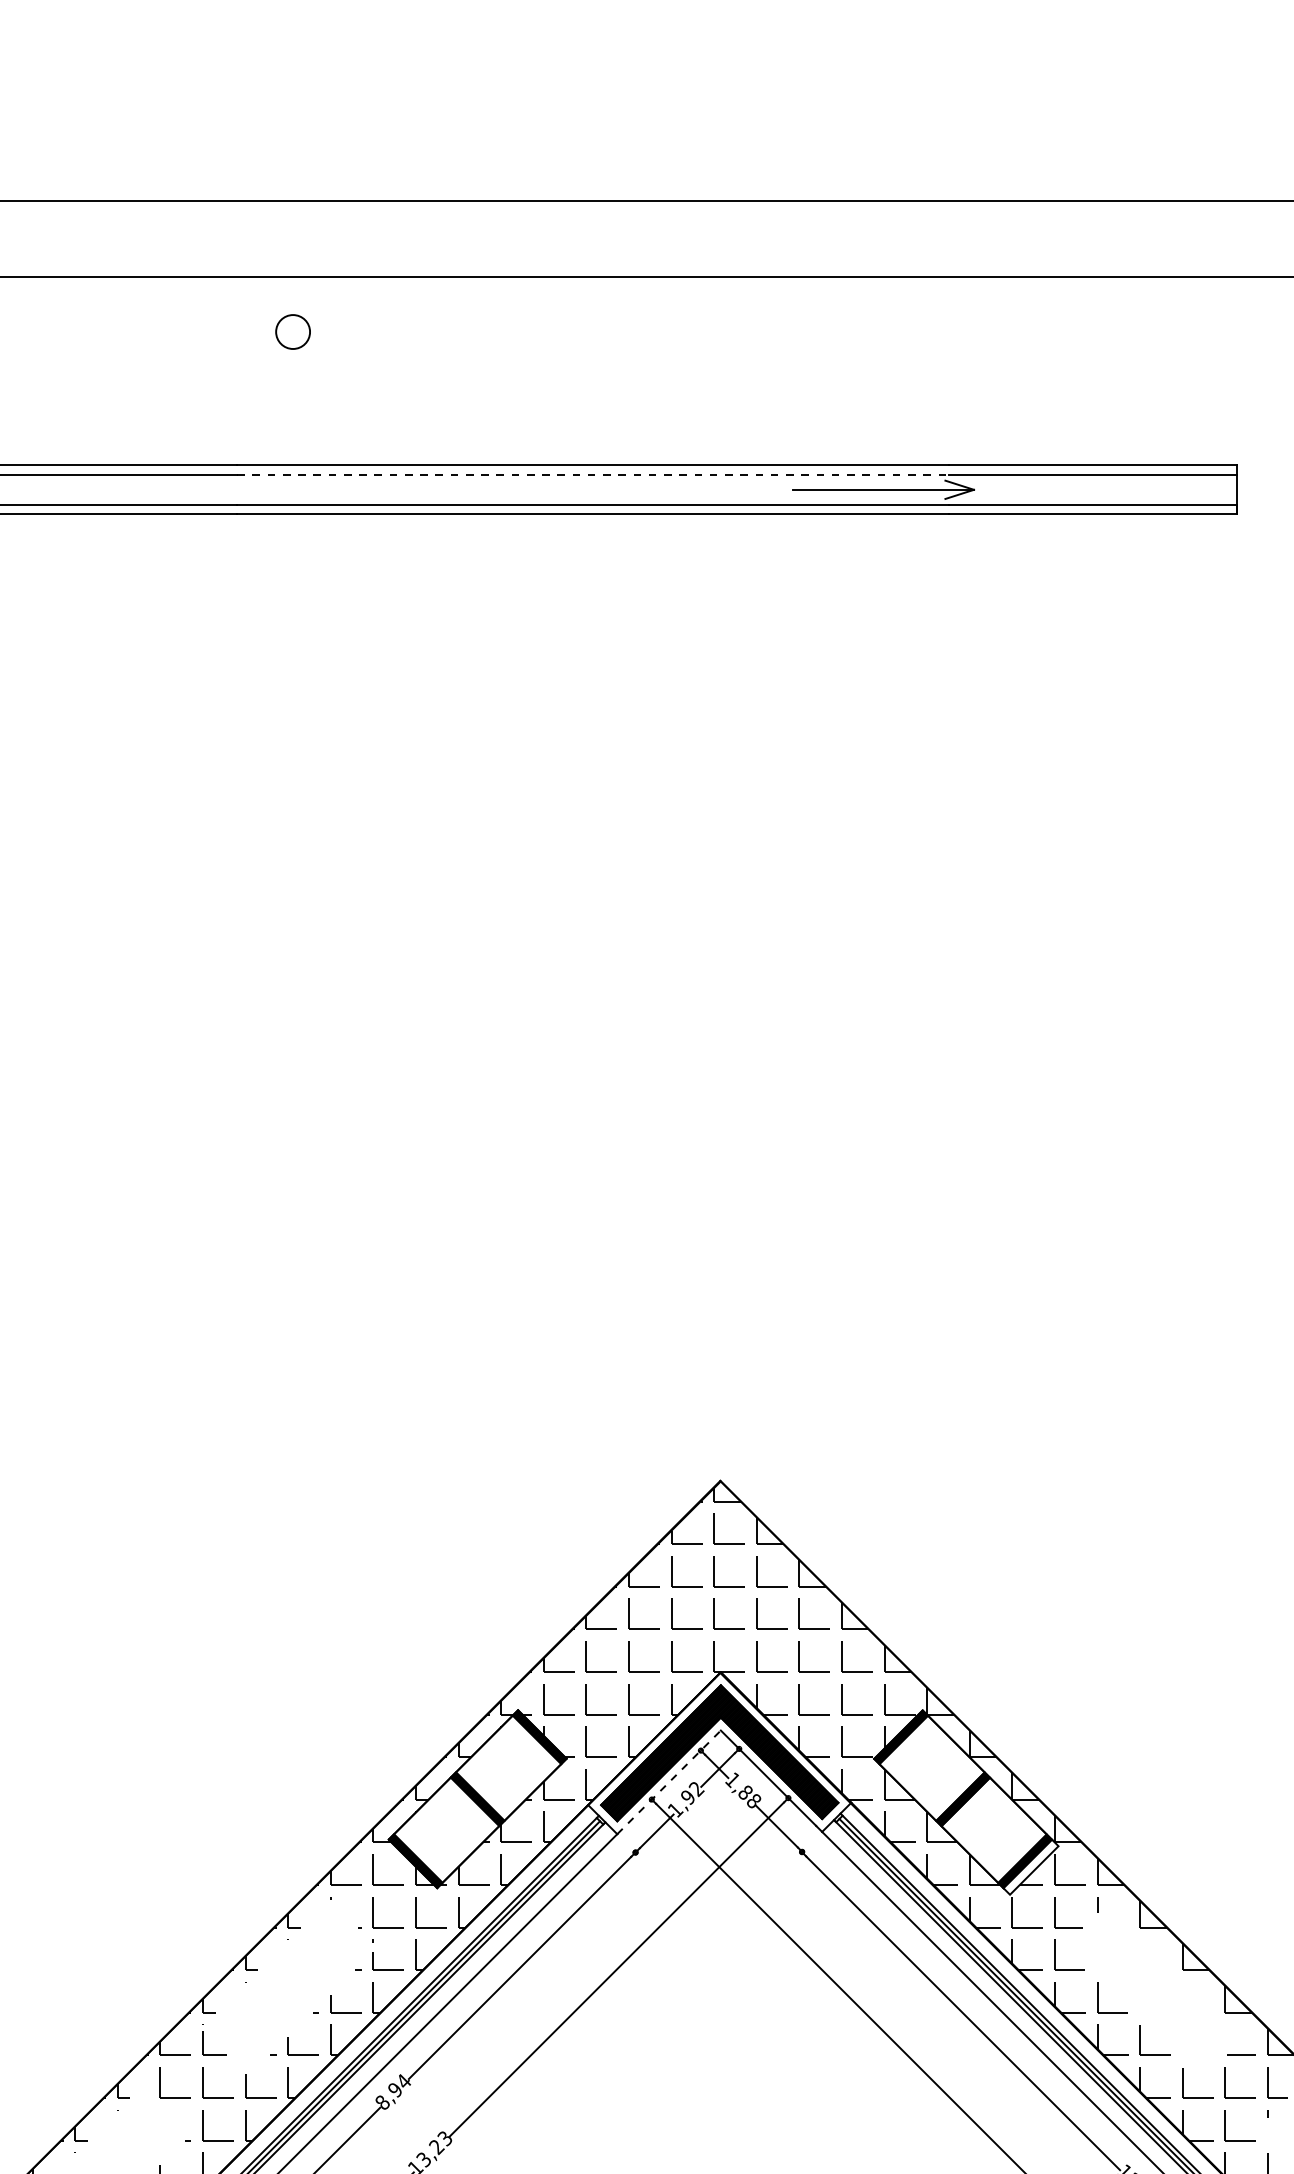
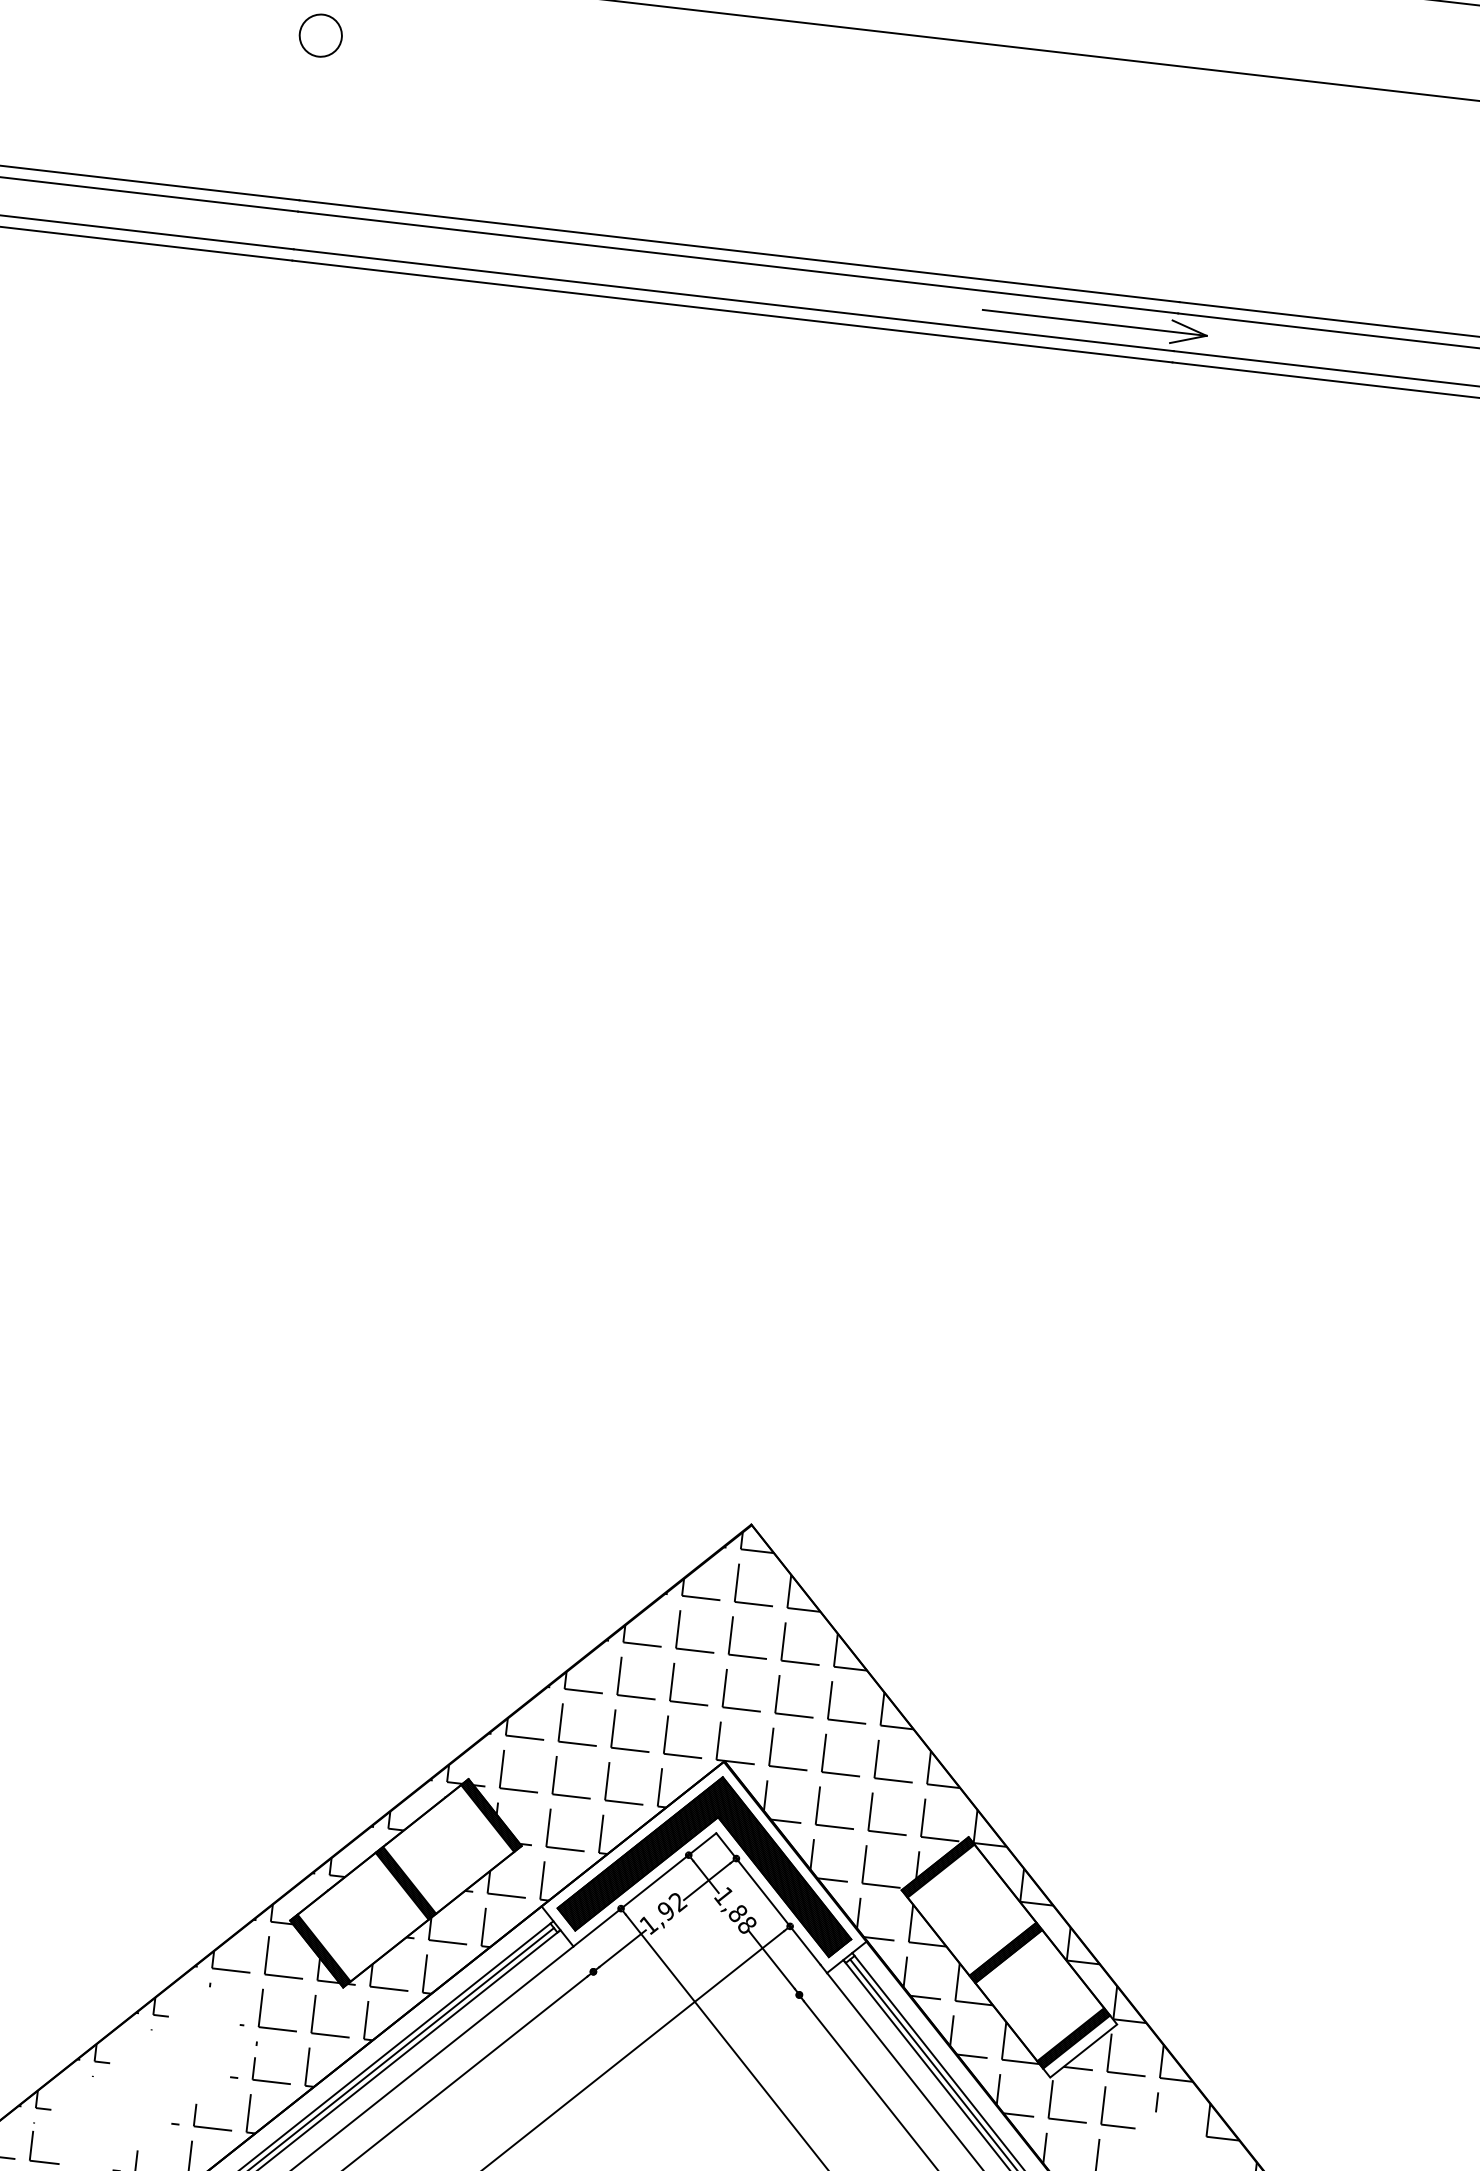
circle: (292, 331) -> (320, 34), moved
line: (593, 474) -> (738, 262), dashed -> solid
line: (669, 1782) -> (645, 1890), dashed -> solid

